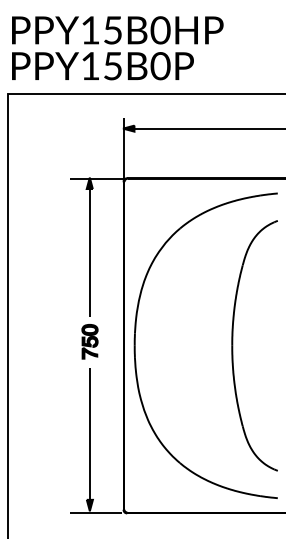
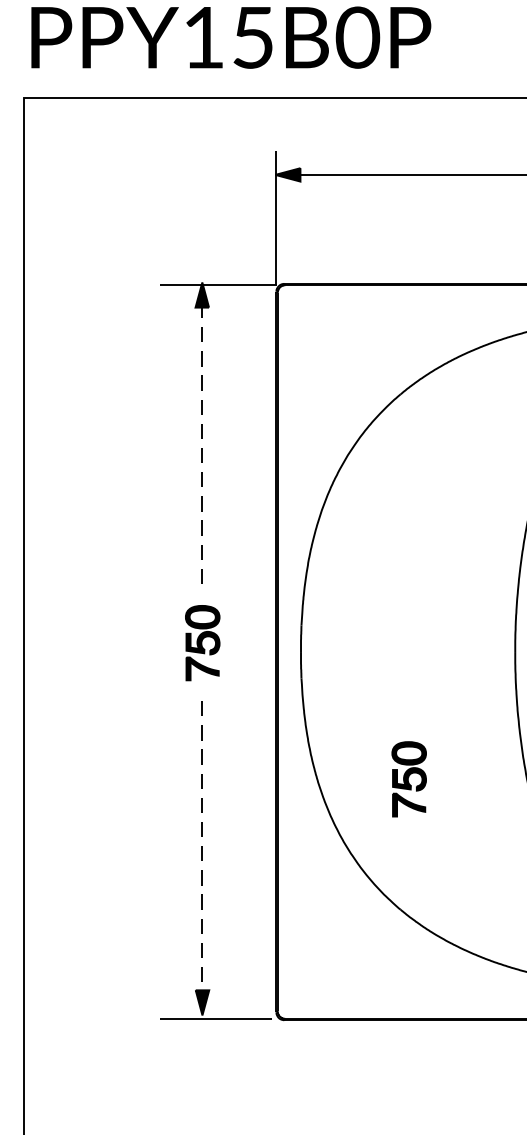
line: (89, 252) -> (201, 446), solid -> dashed
part: (183, 403) -> (408, 778), added
line: (89, 435) -> (201, 848), solid -> dashed

